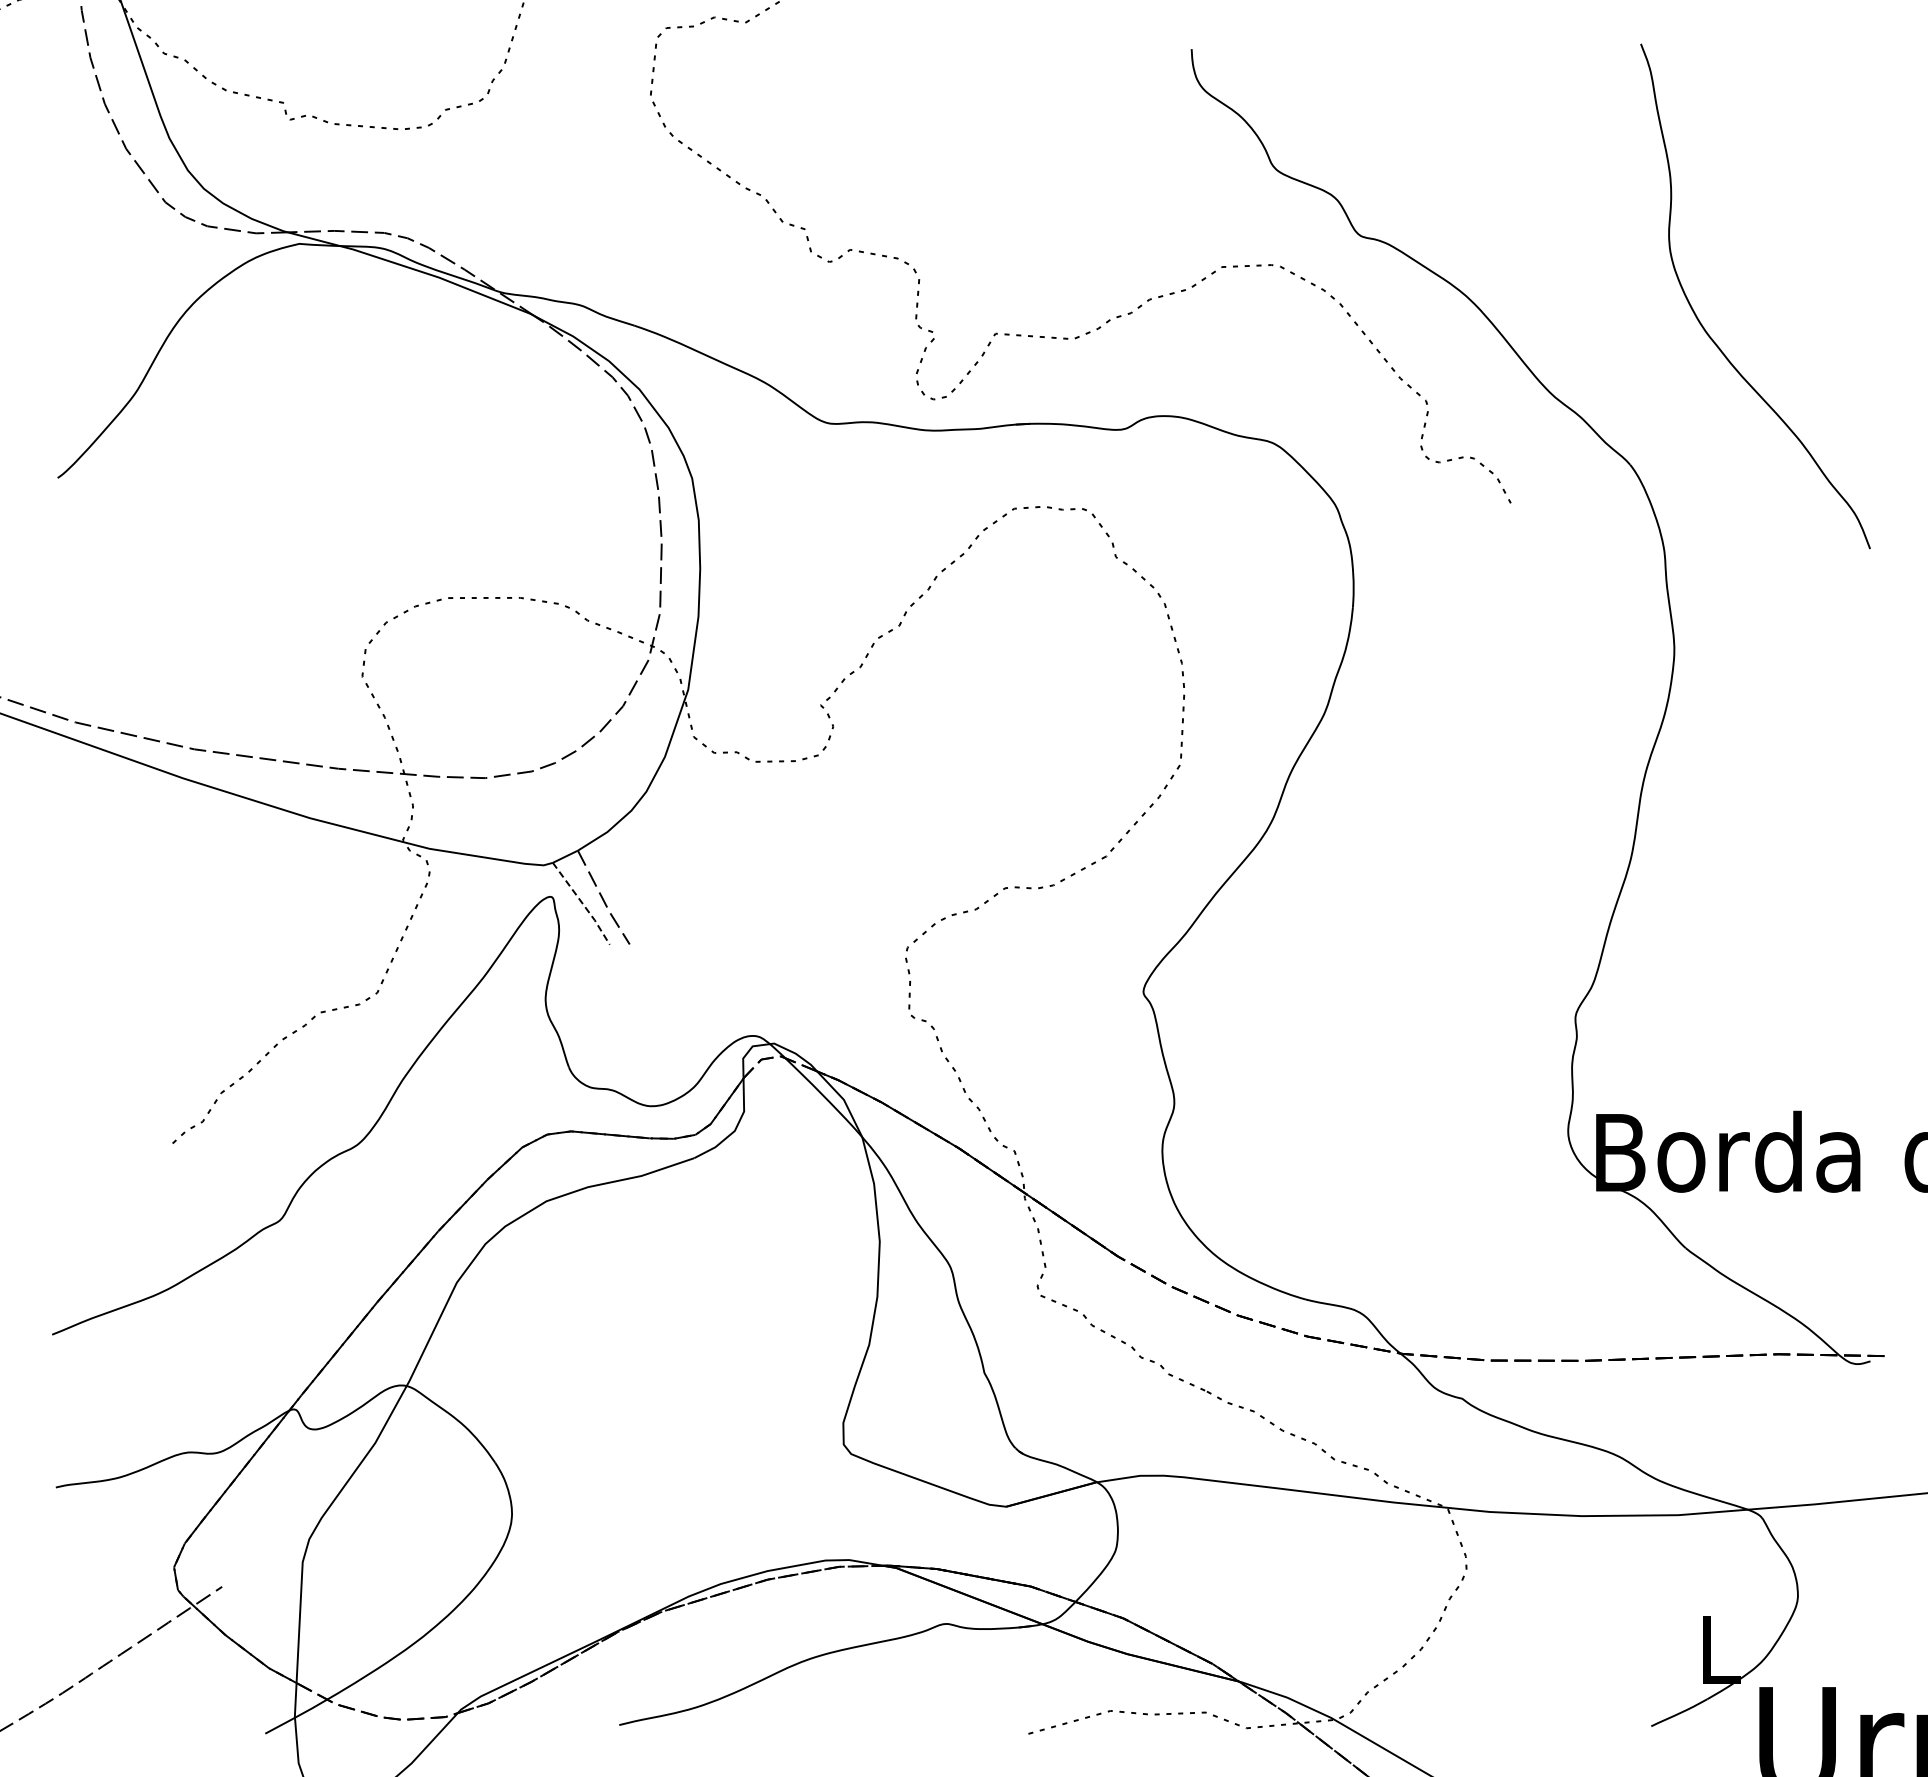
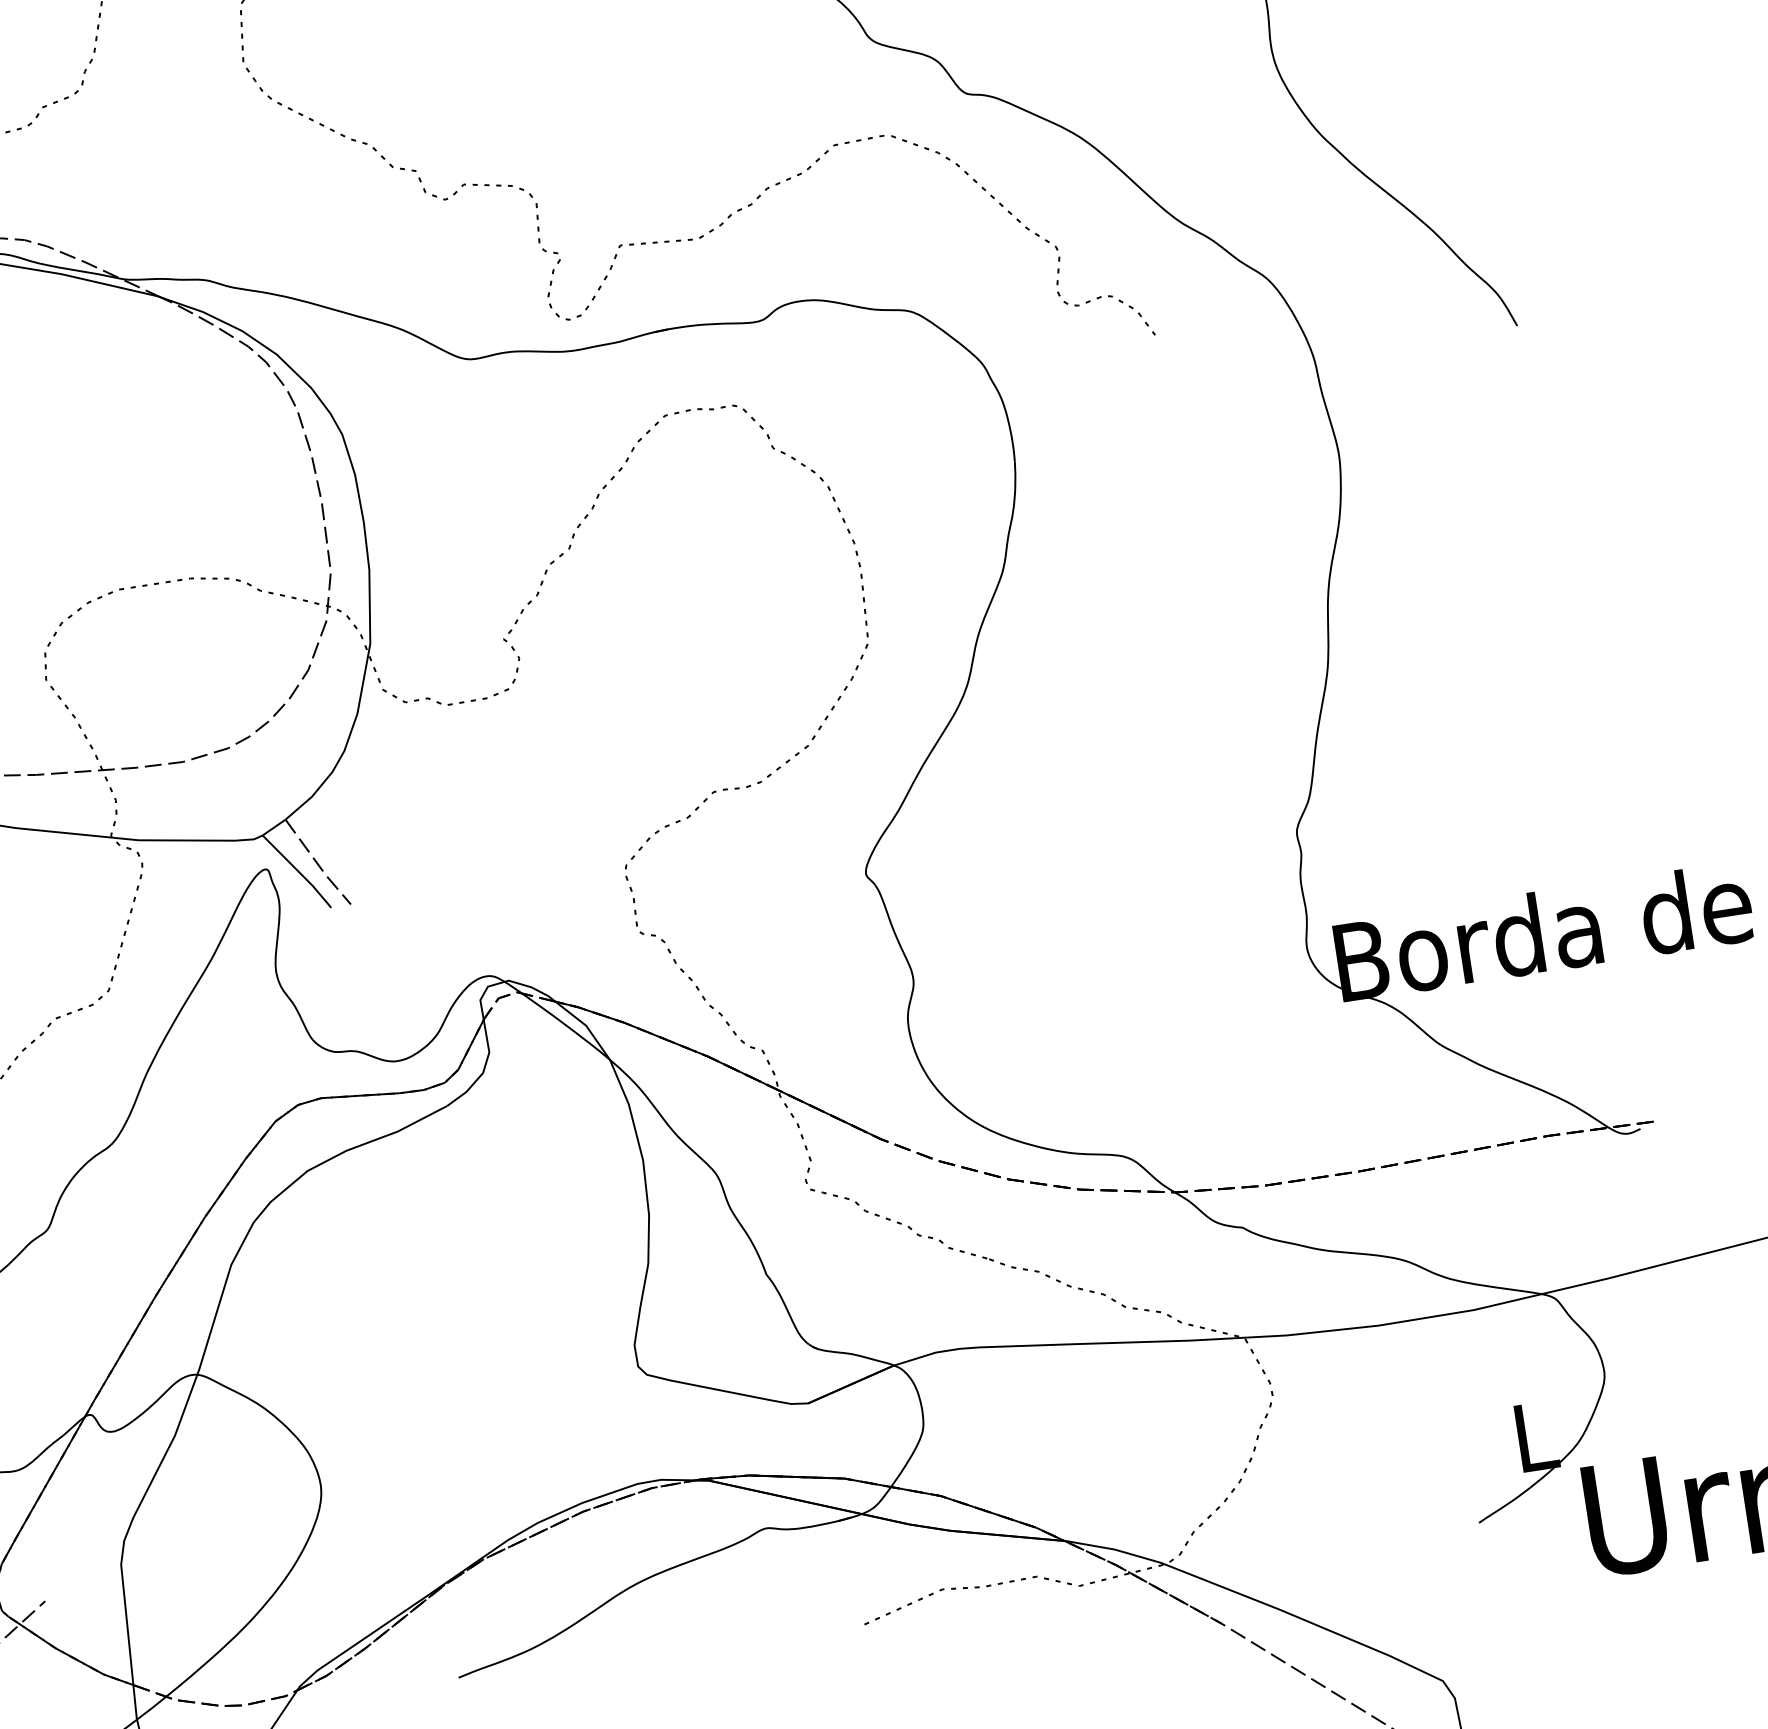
line: (582, 903) -> (298, 871), dashed -> solid

